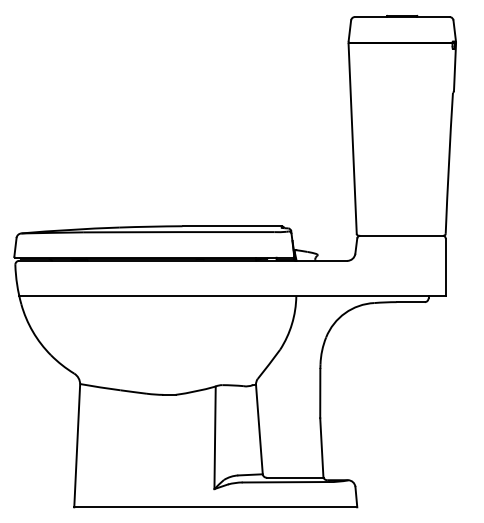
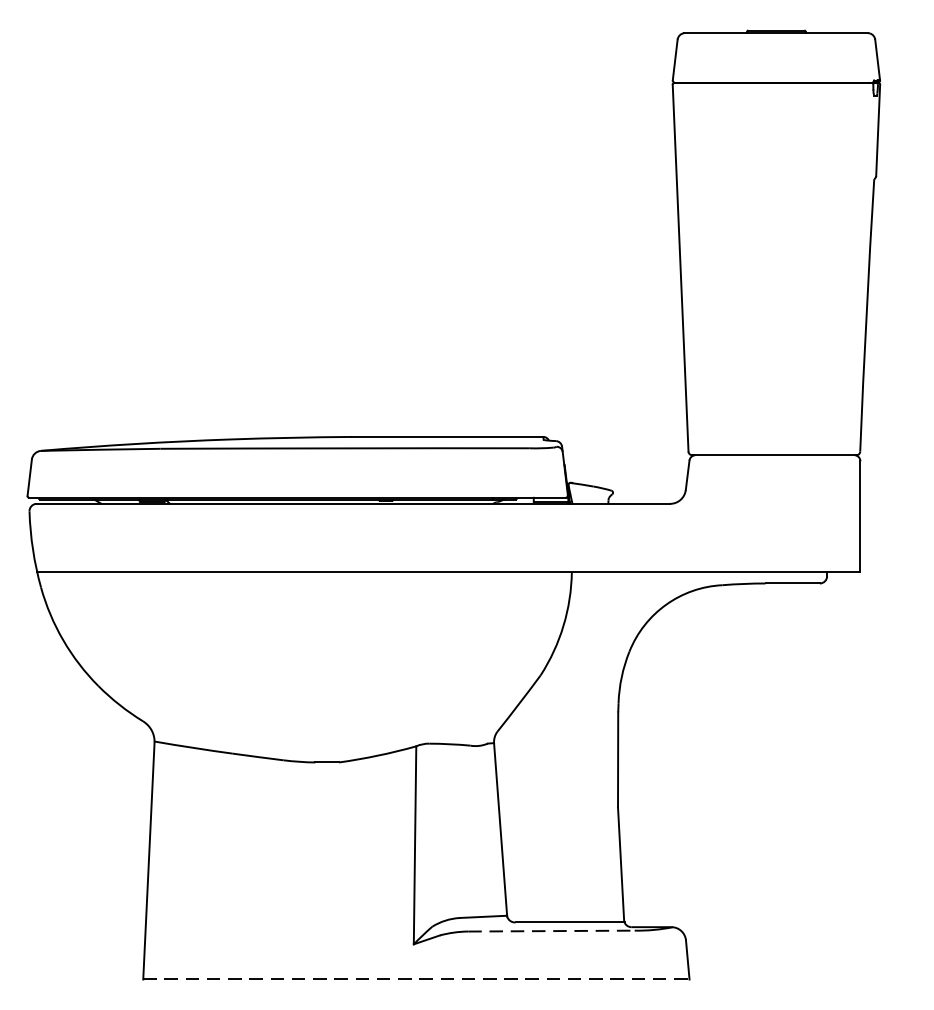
line: (286, 482) -> (552, 931), solid -> dashed
line: (216, 507) -> (417, 979), solid -> dashed

